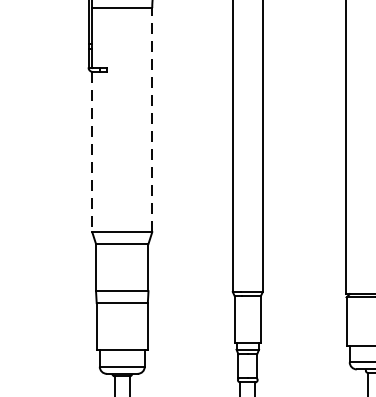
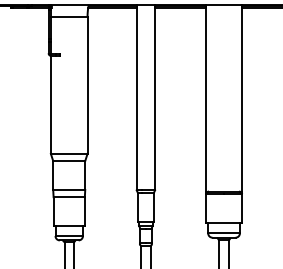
line: (152, 118) -> (87, 84), dashed -> solid
line: (91, 151) -> (50, 104), dashed -> solid

